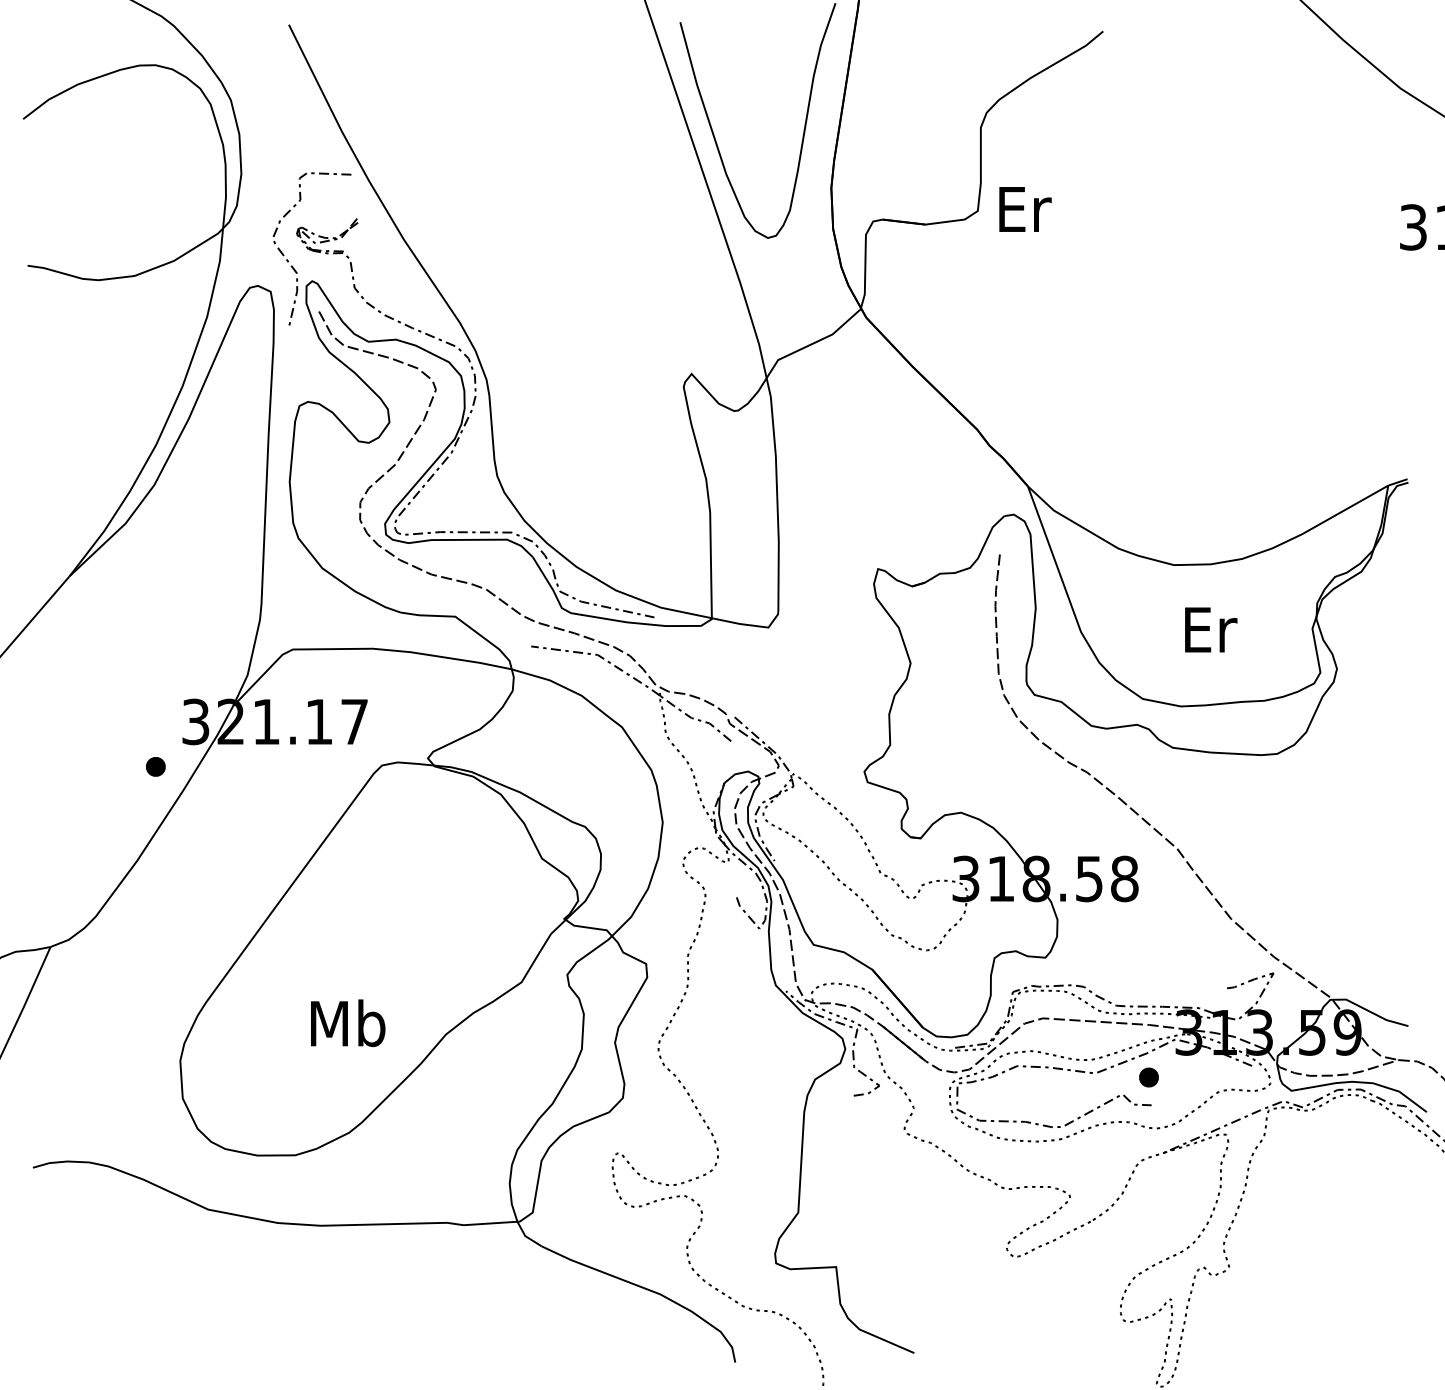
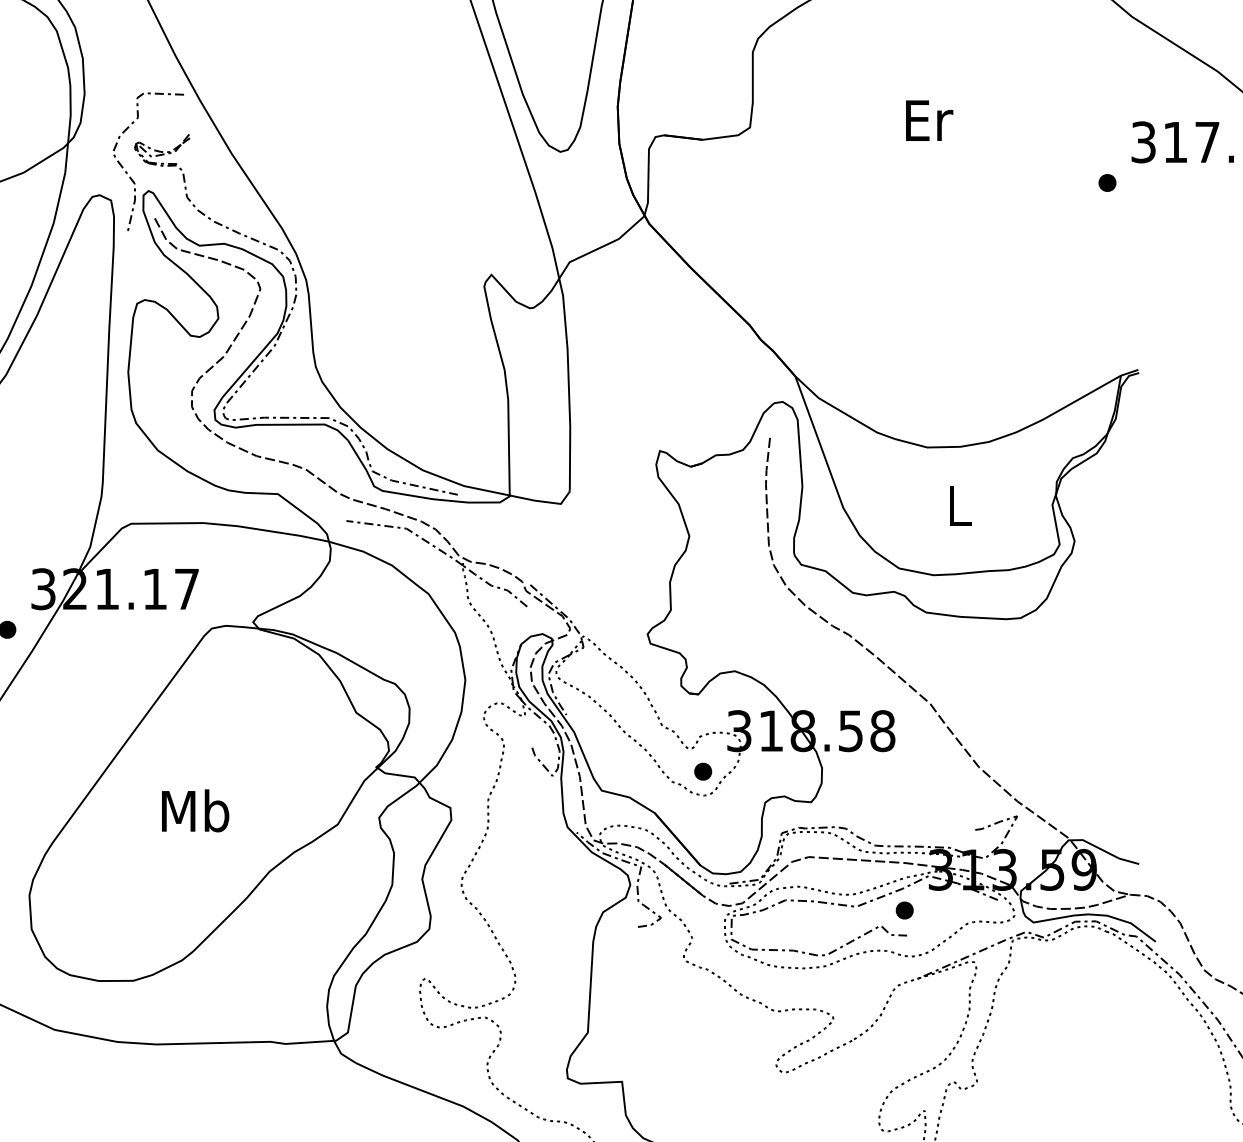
text: (1025, 209) -> (929, 120), moved
part: (1373, 272) -> (1107, 183), added
text: (1211, 629) -> (961, 505), Er -> L
part: (925, 923) -> (702, 771), added
text: (348, 1023) -> (195, 811), moved

